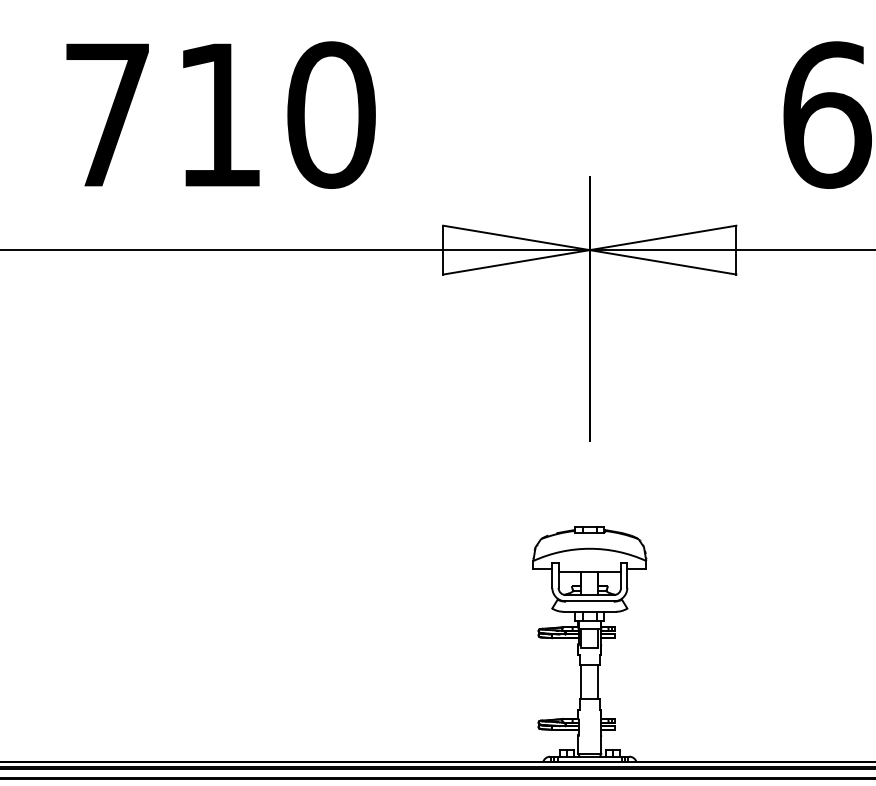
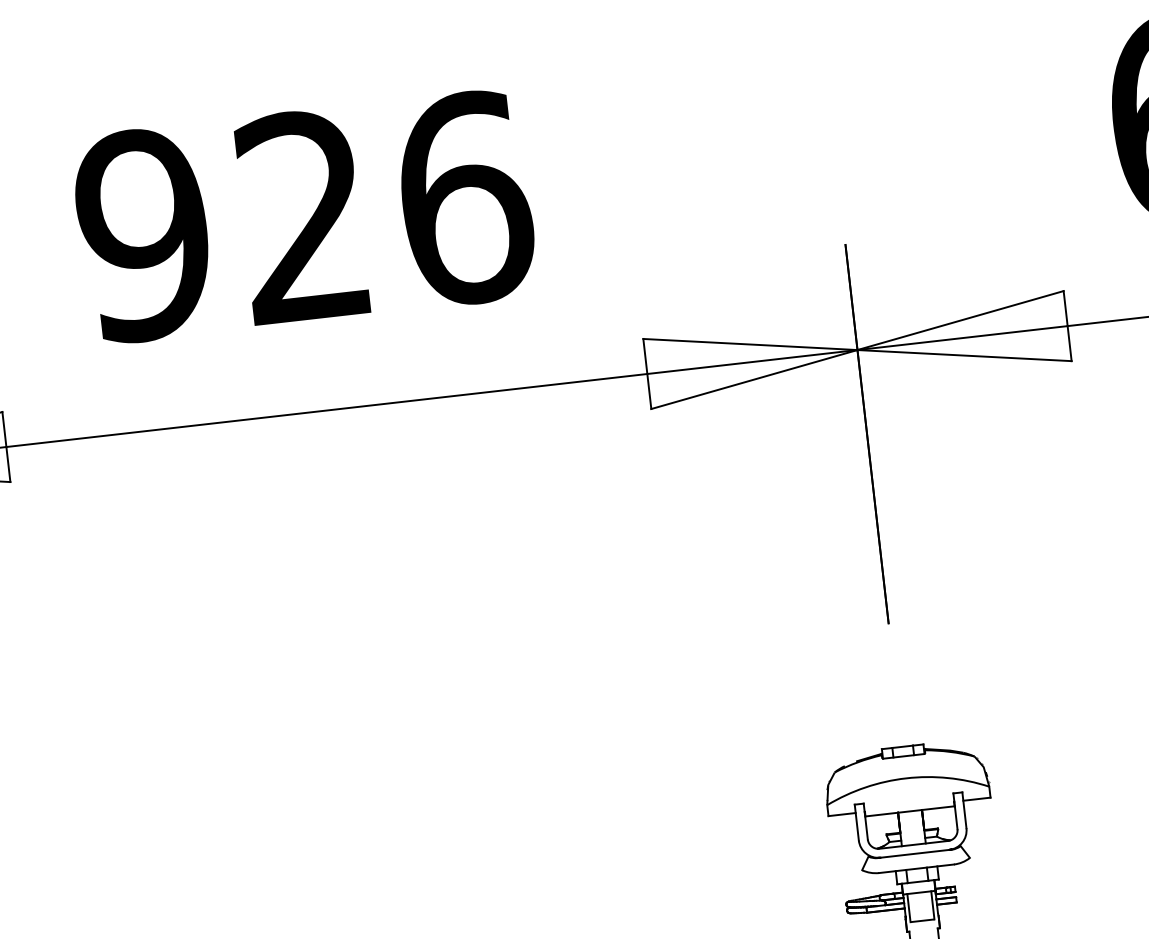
text: (219, 114) -> (304, 216), 710 -> 926

